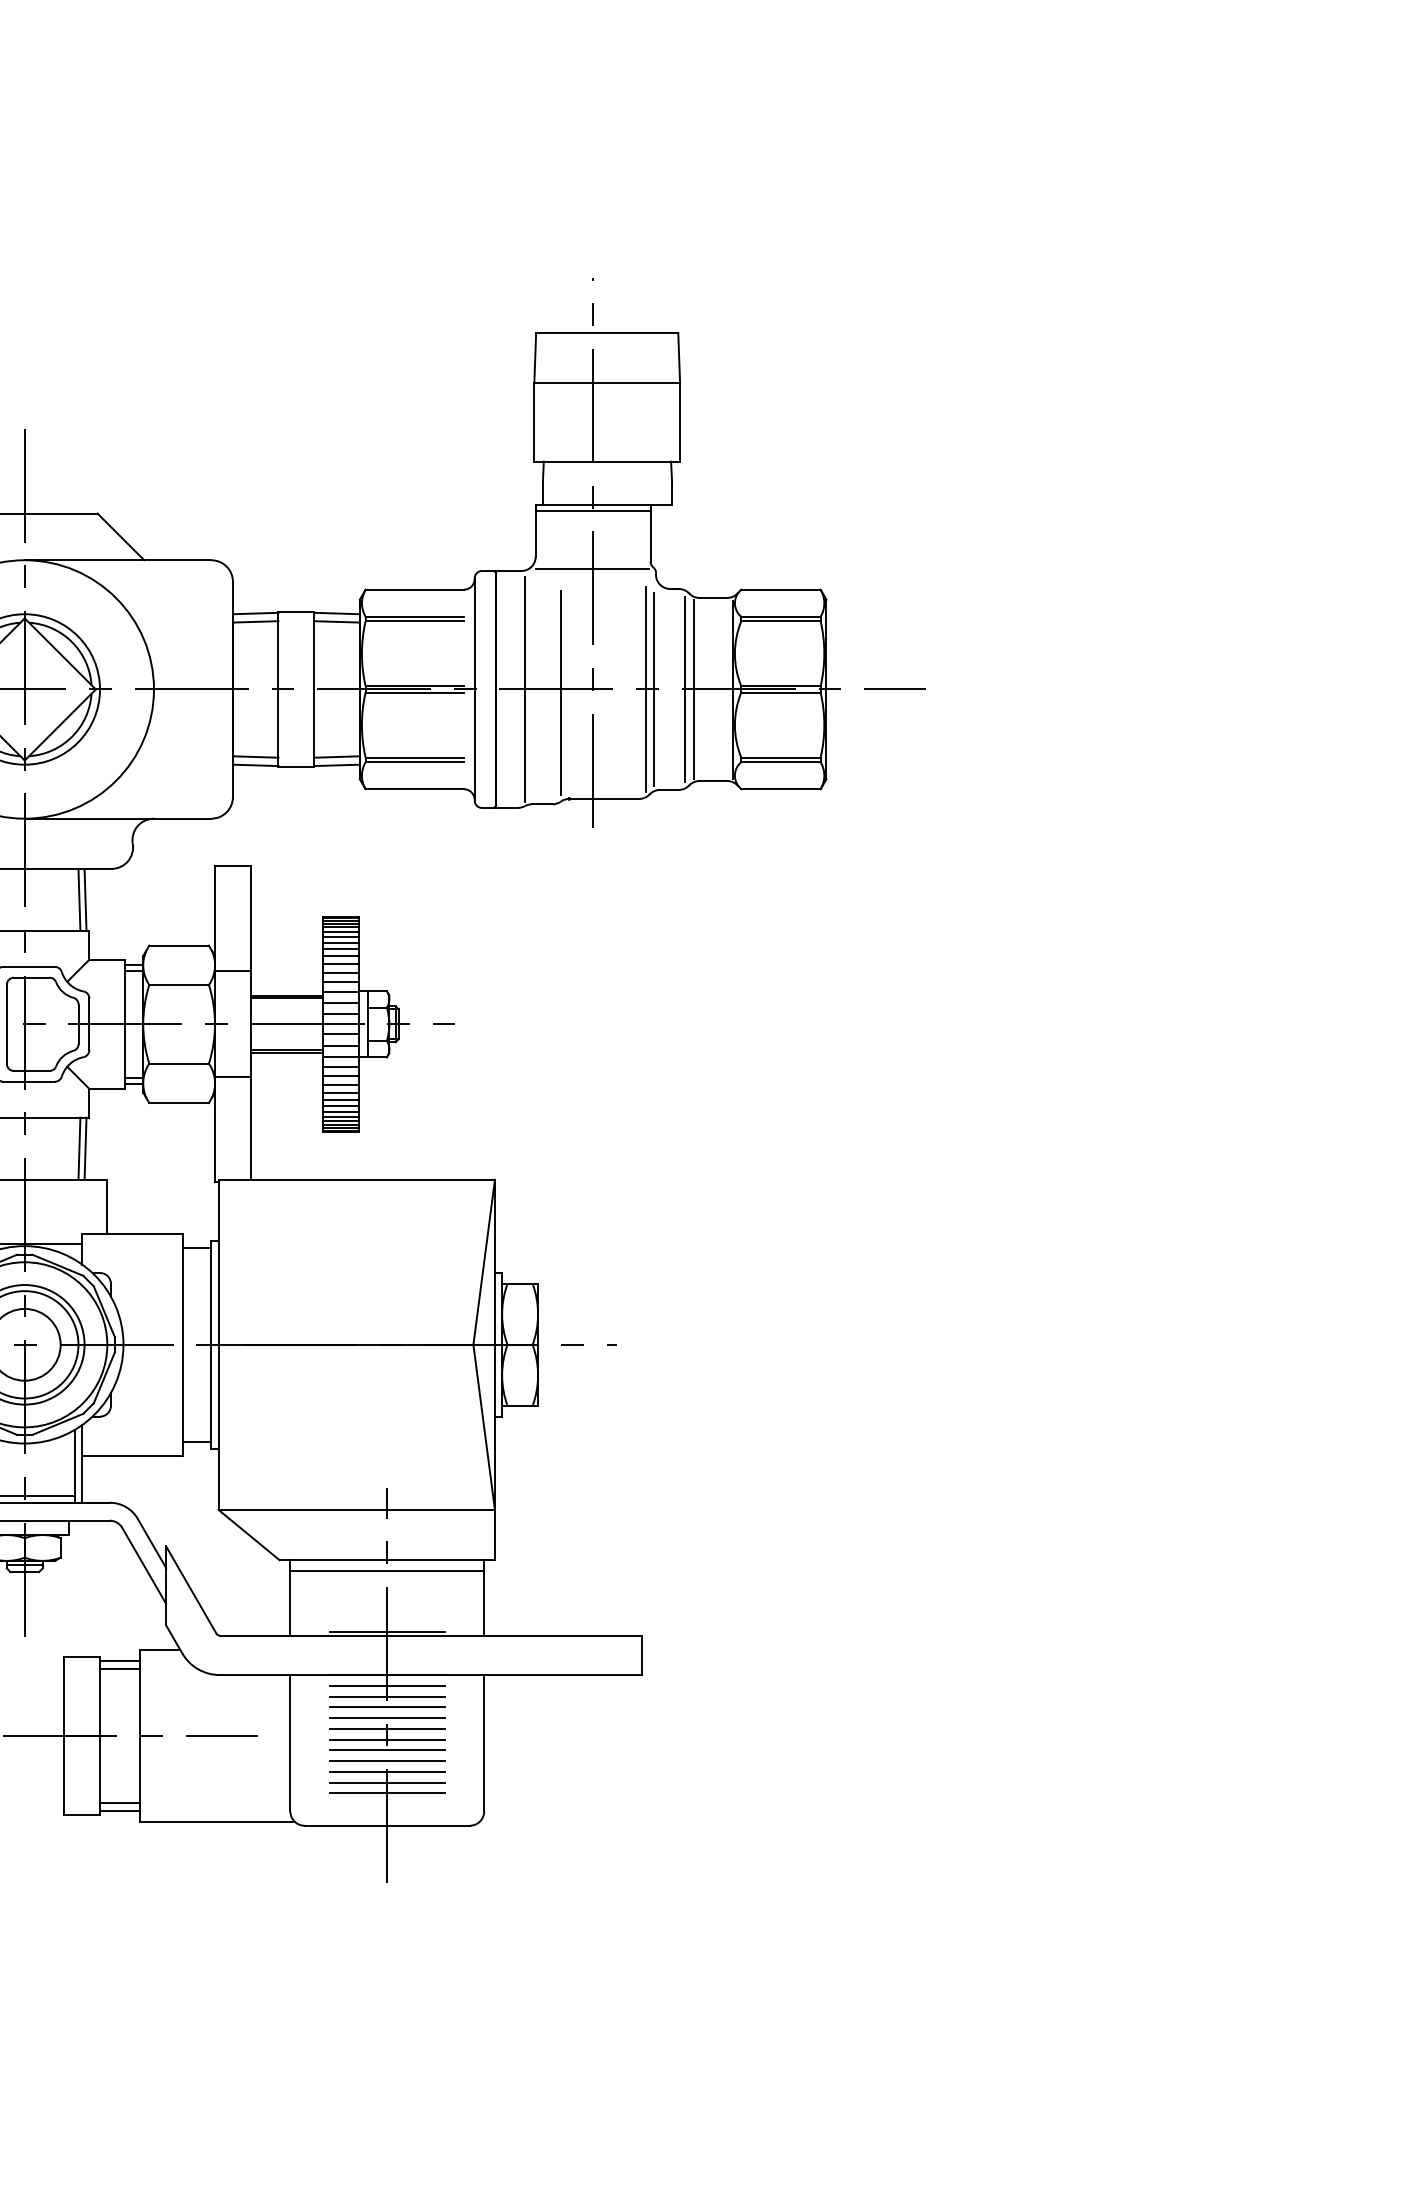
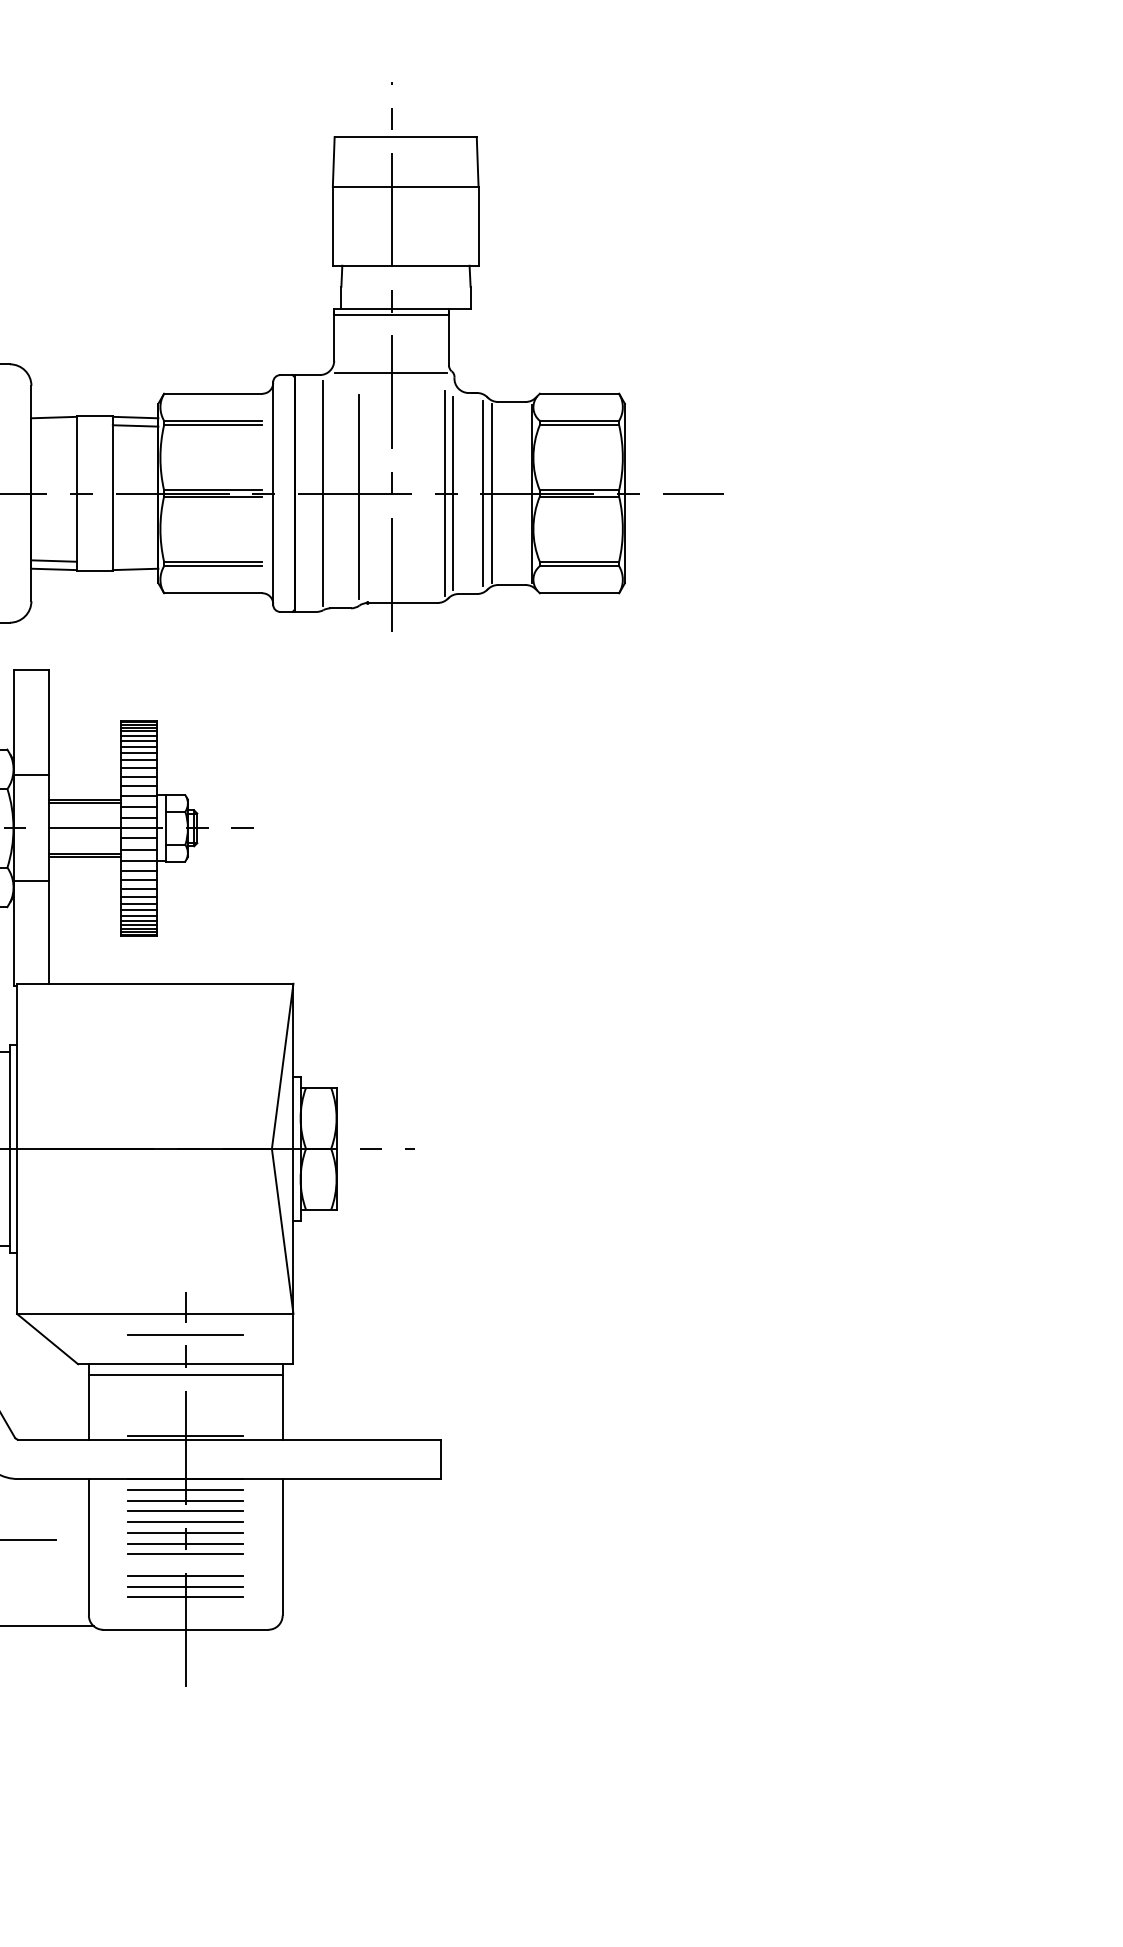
line: (255, 621) -> (54, 425), removed
line: (336, 756) -> (135, 560), removed
line: (387, 1760) -> (186, 1334), moved

